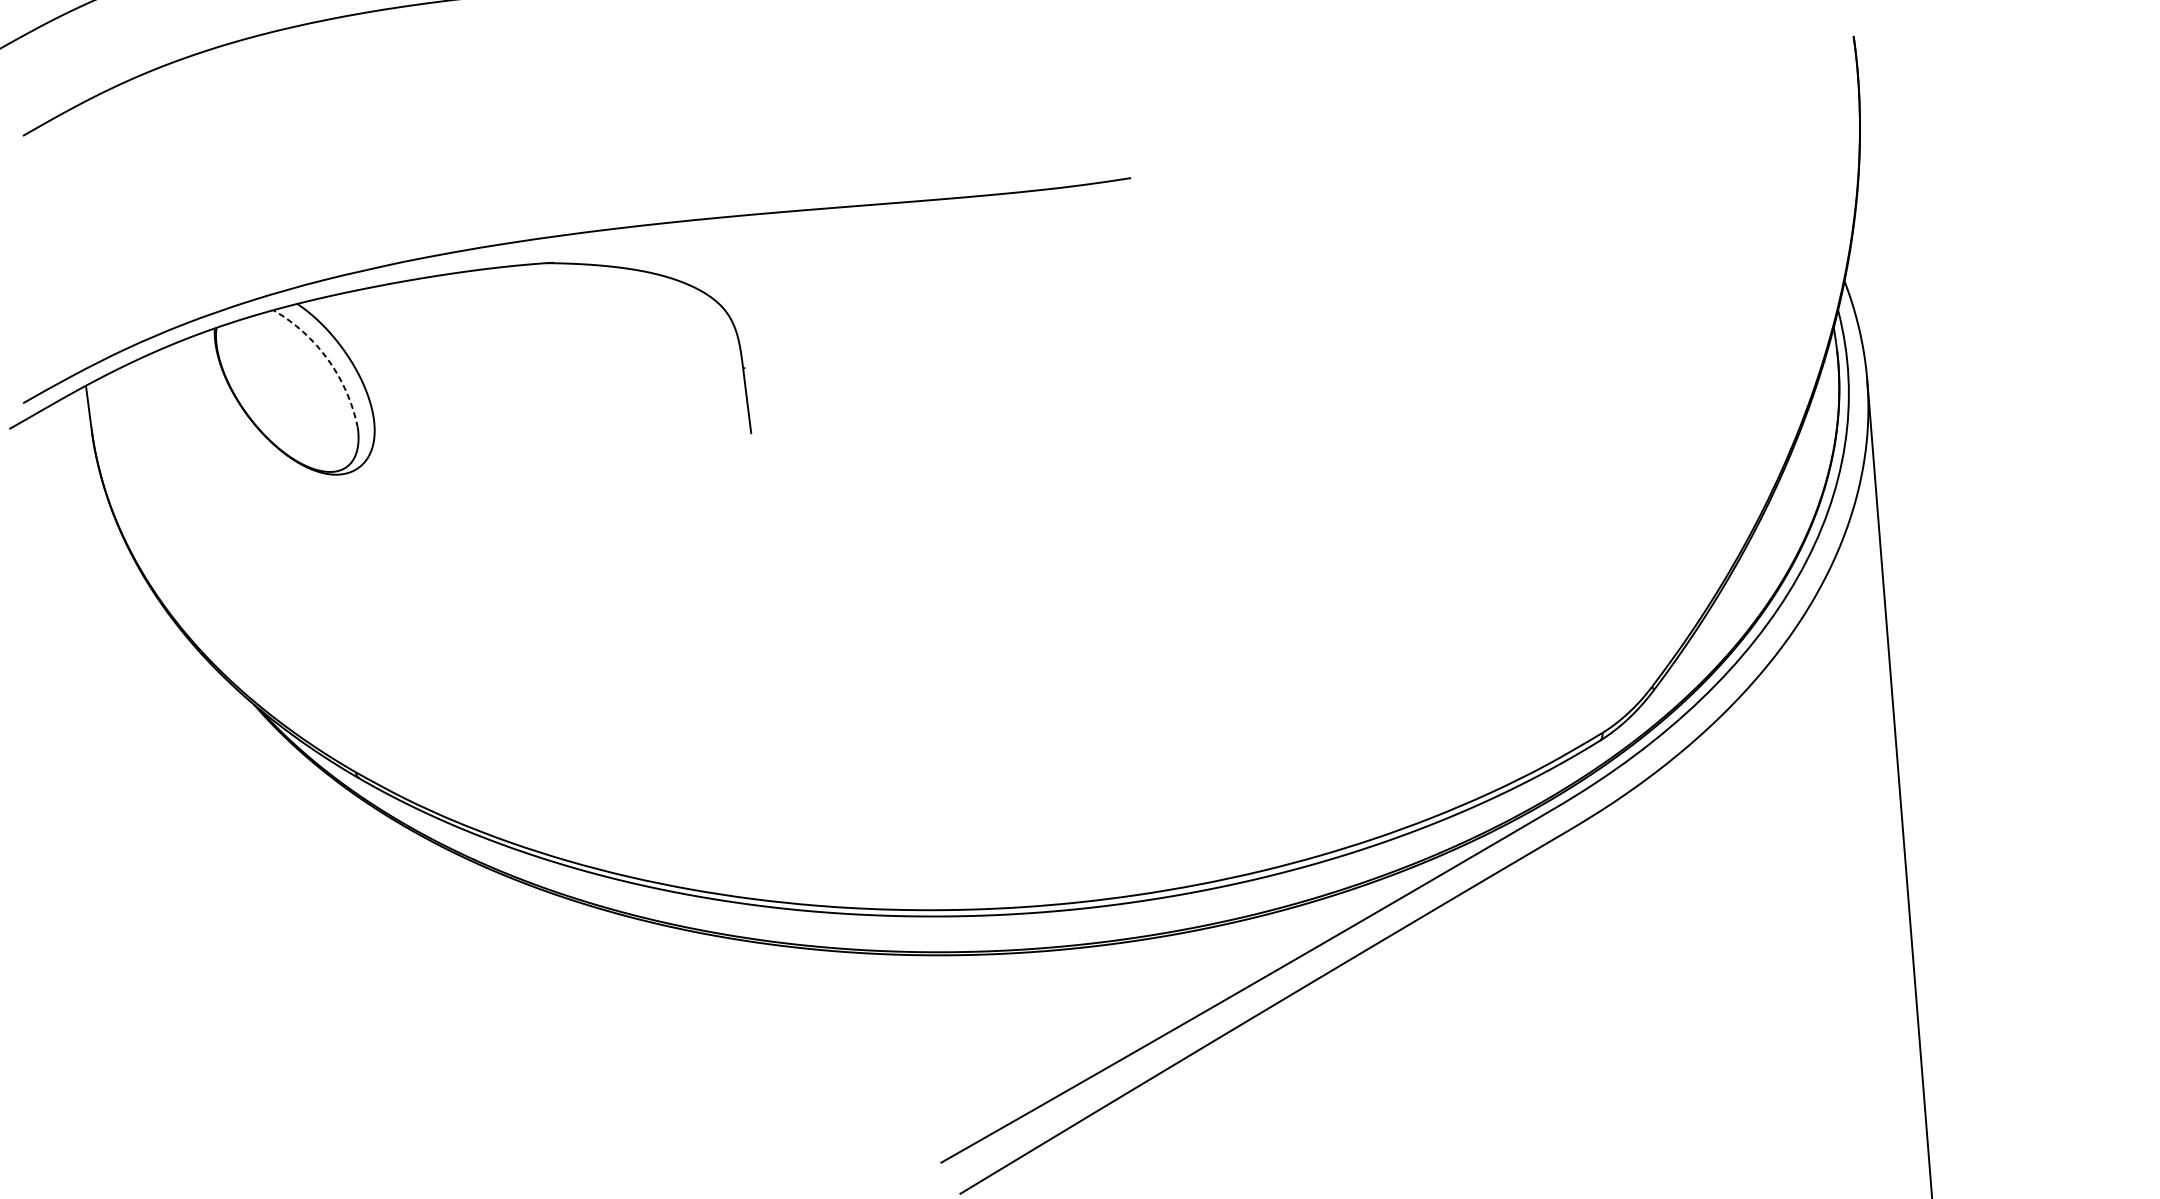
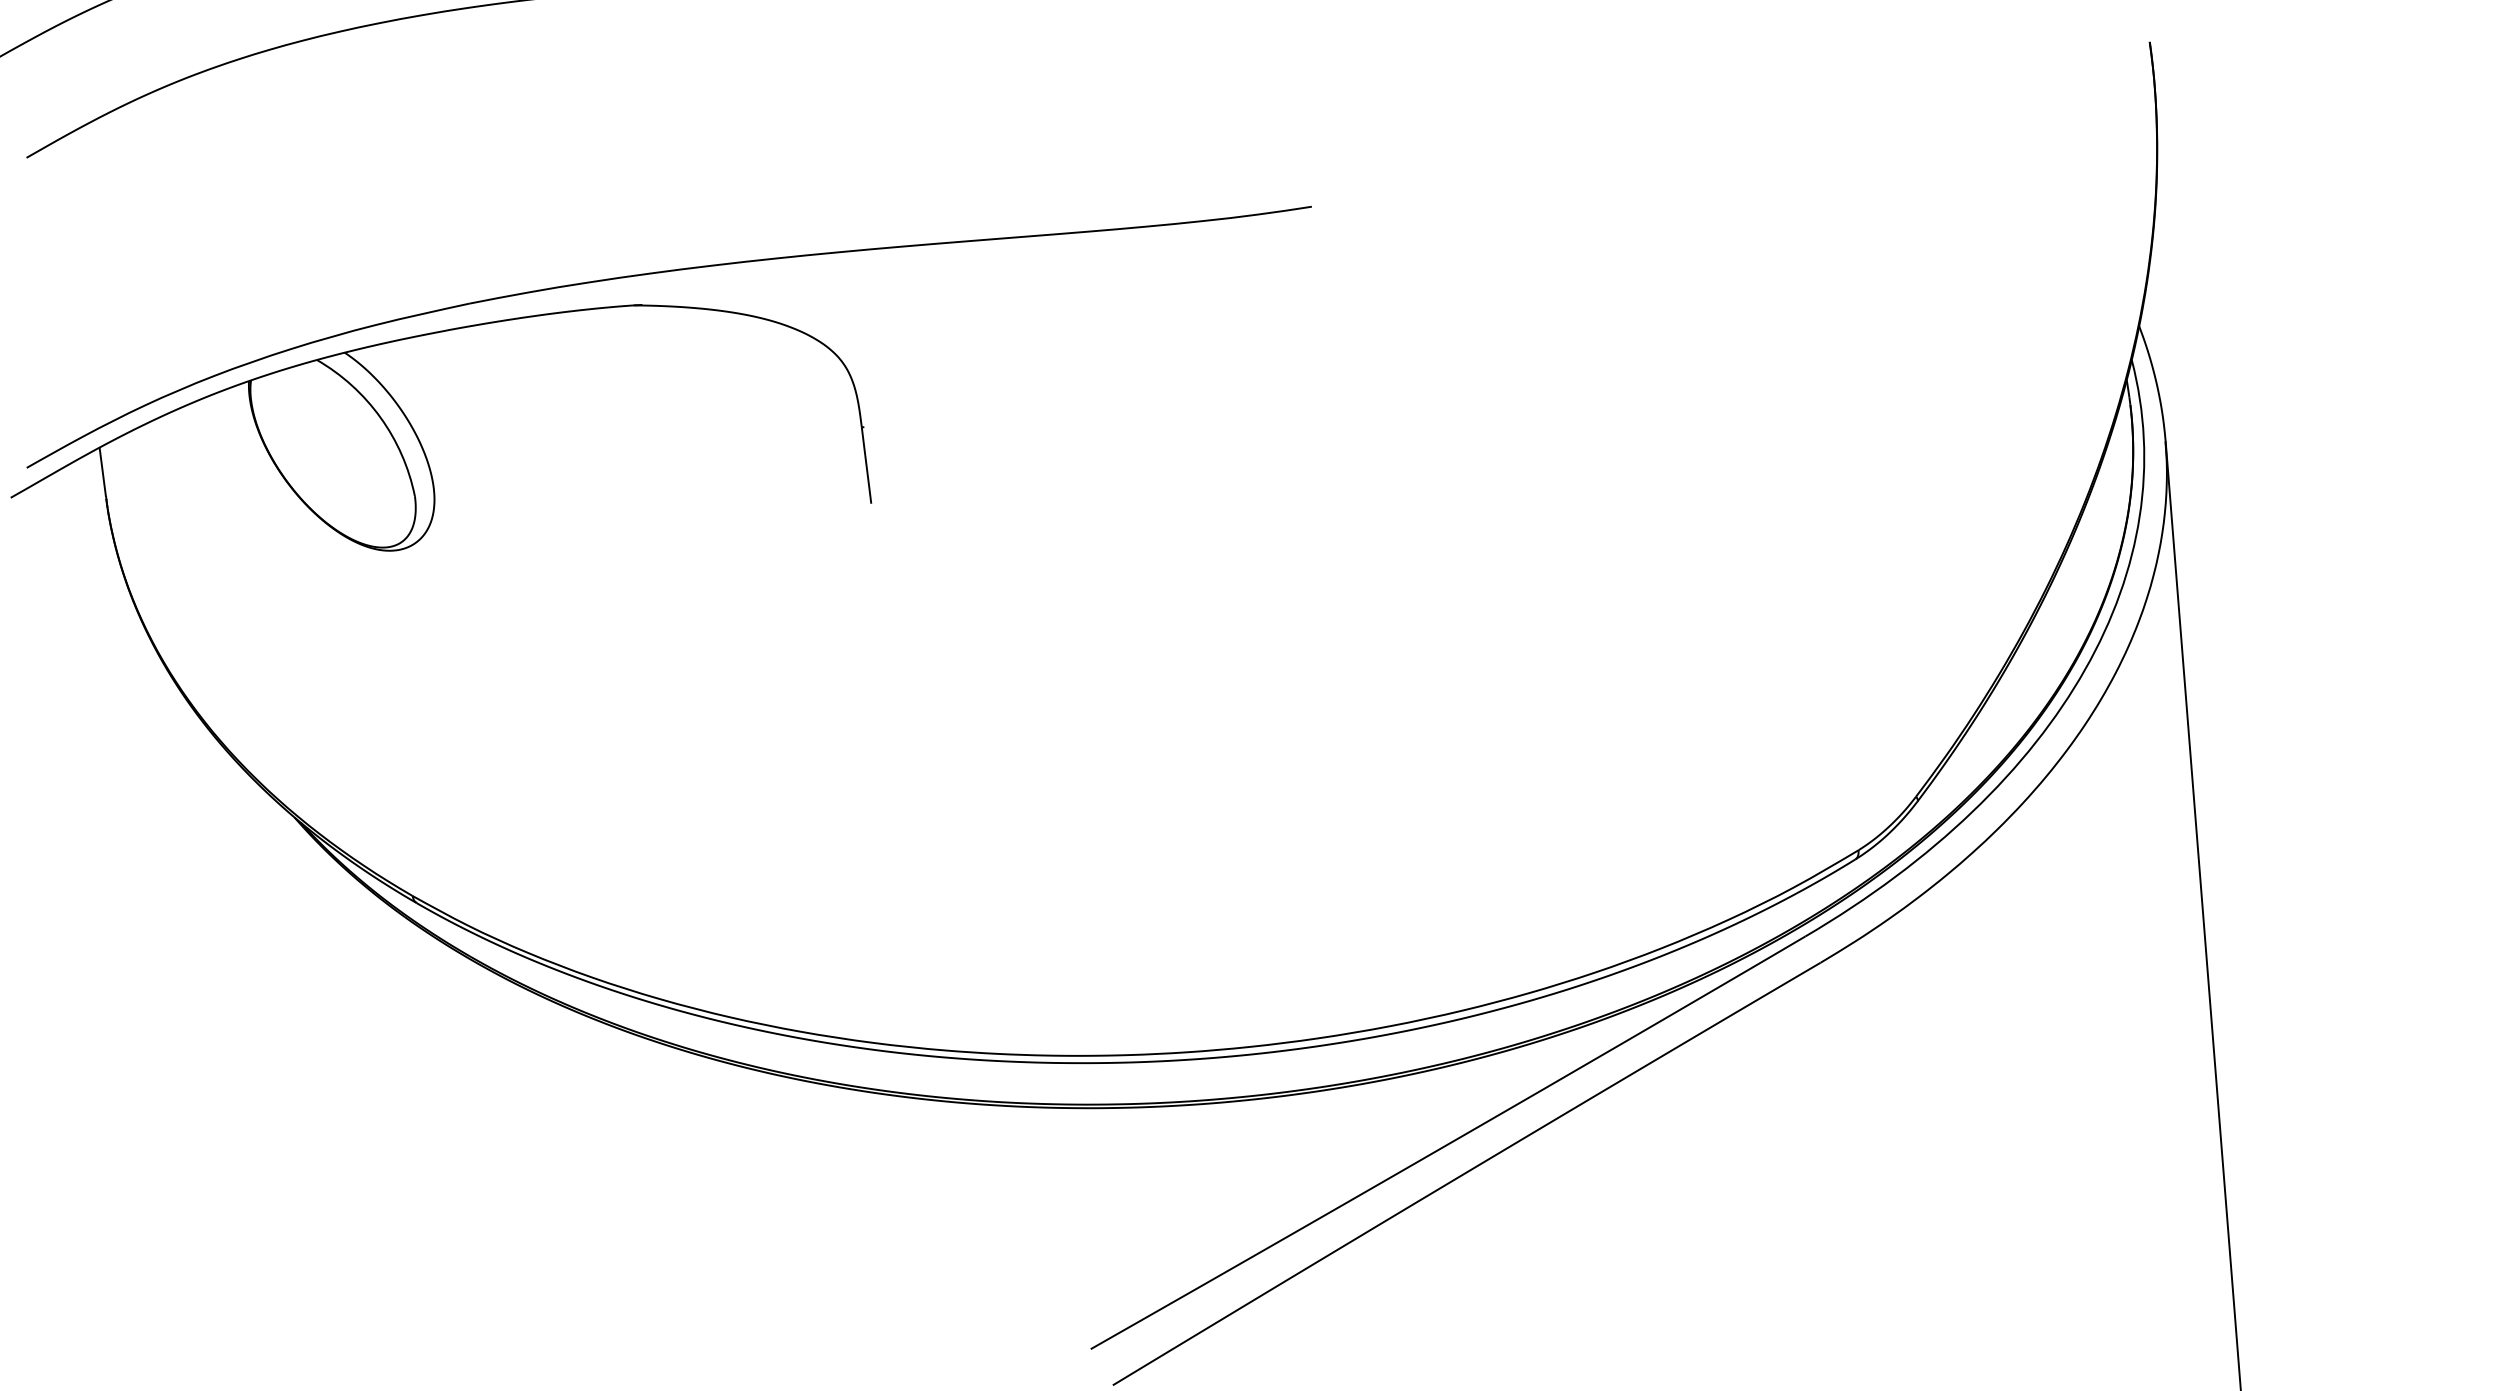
arc: (328, 359) -> (380, 417), dashed -> solid

